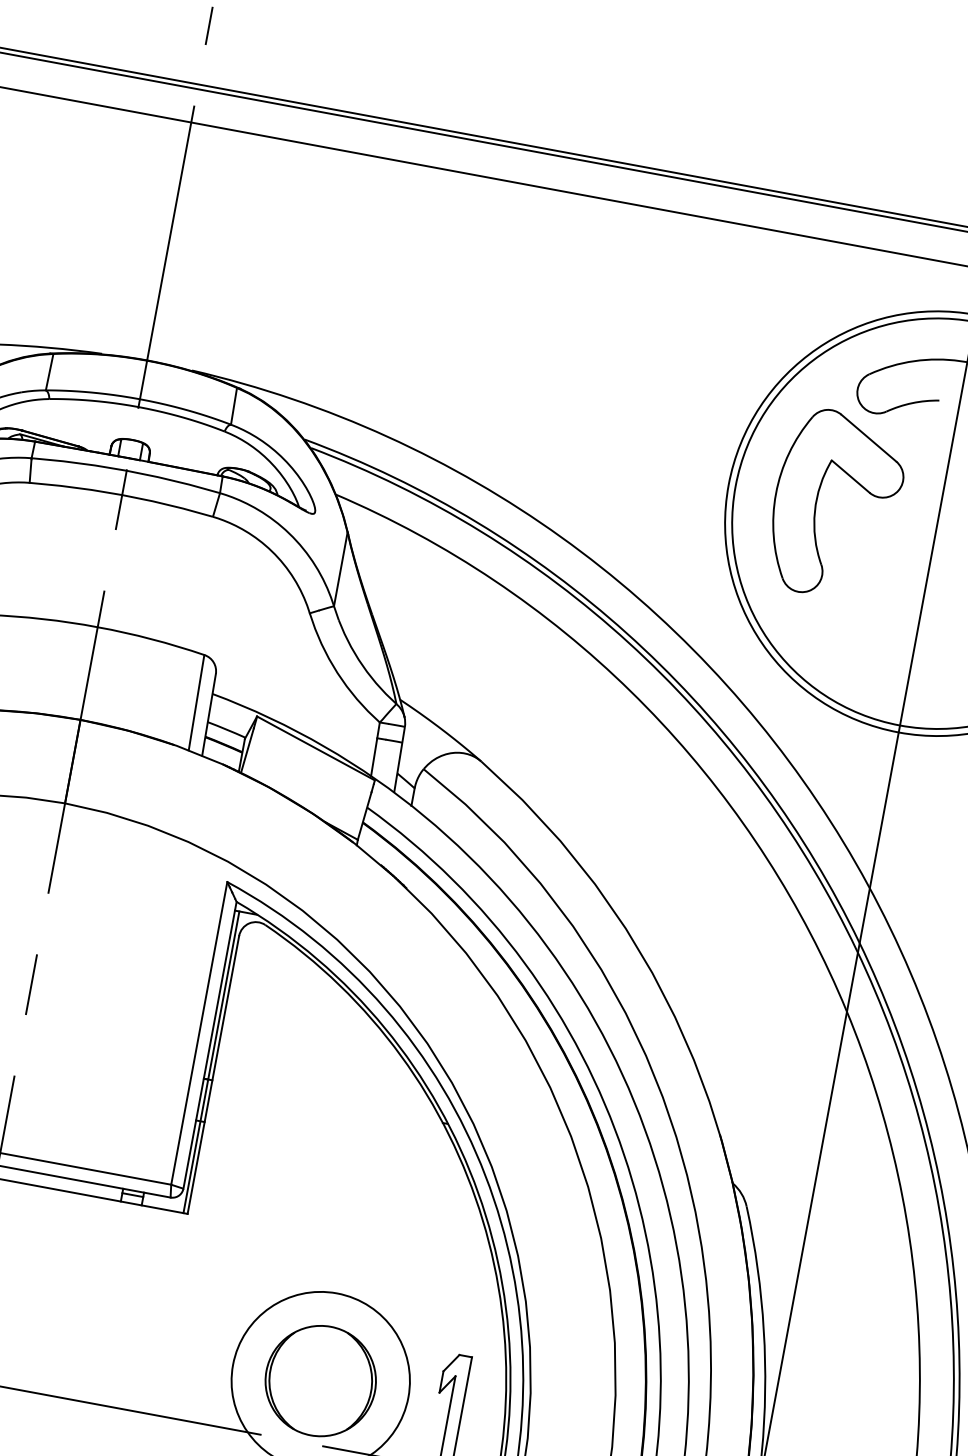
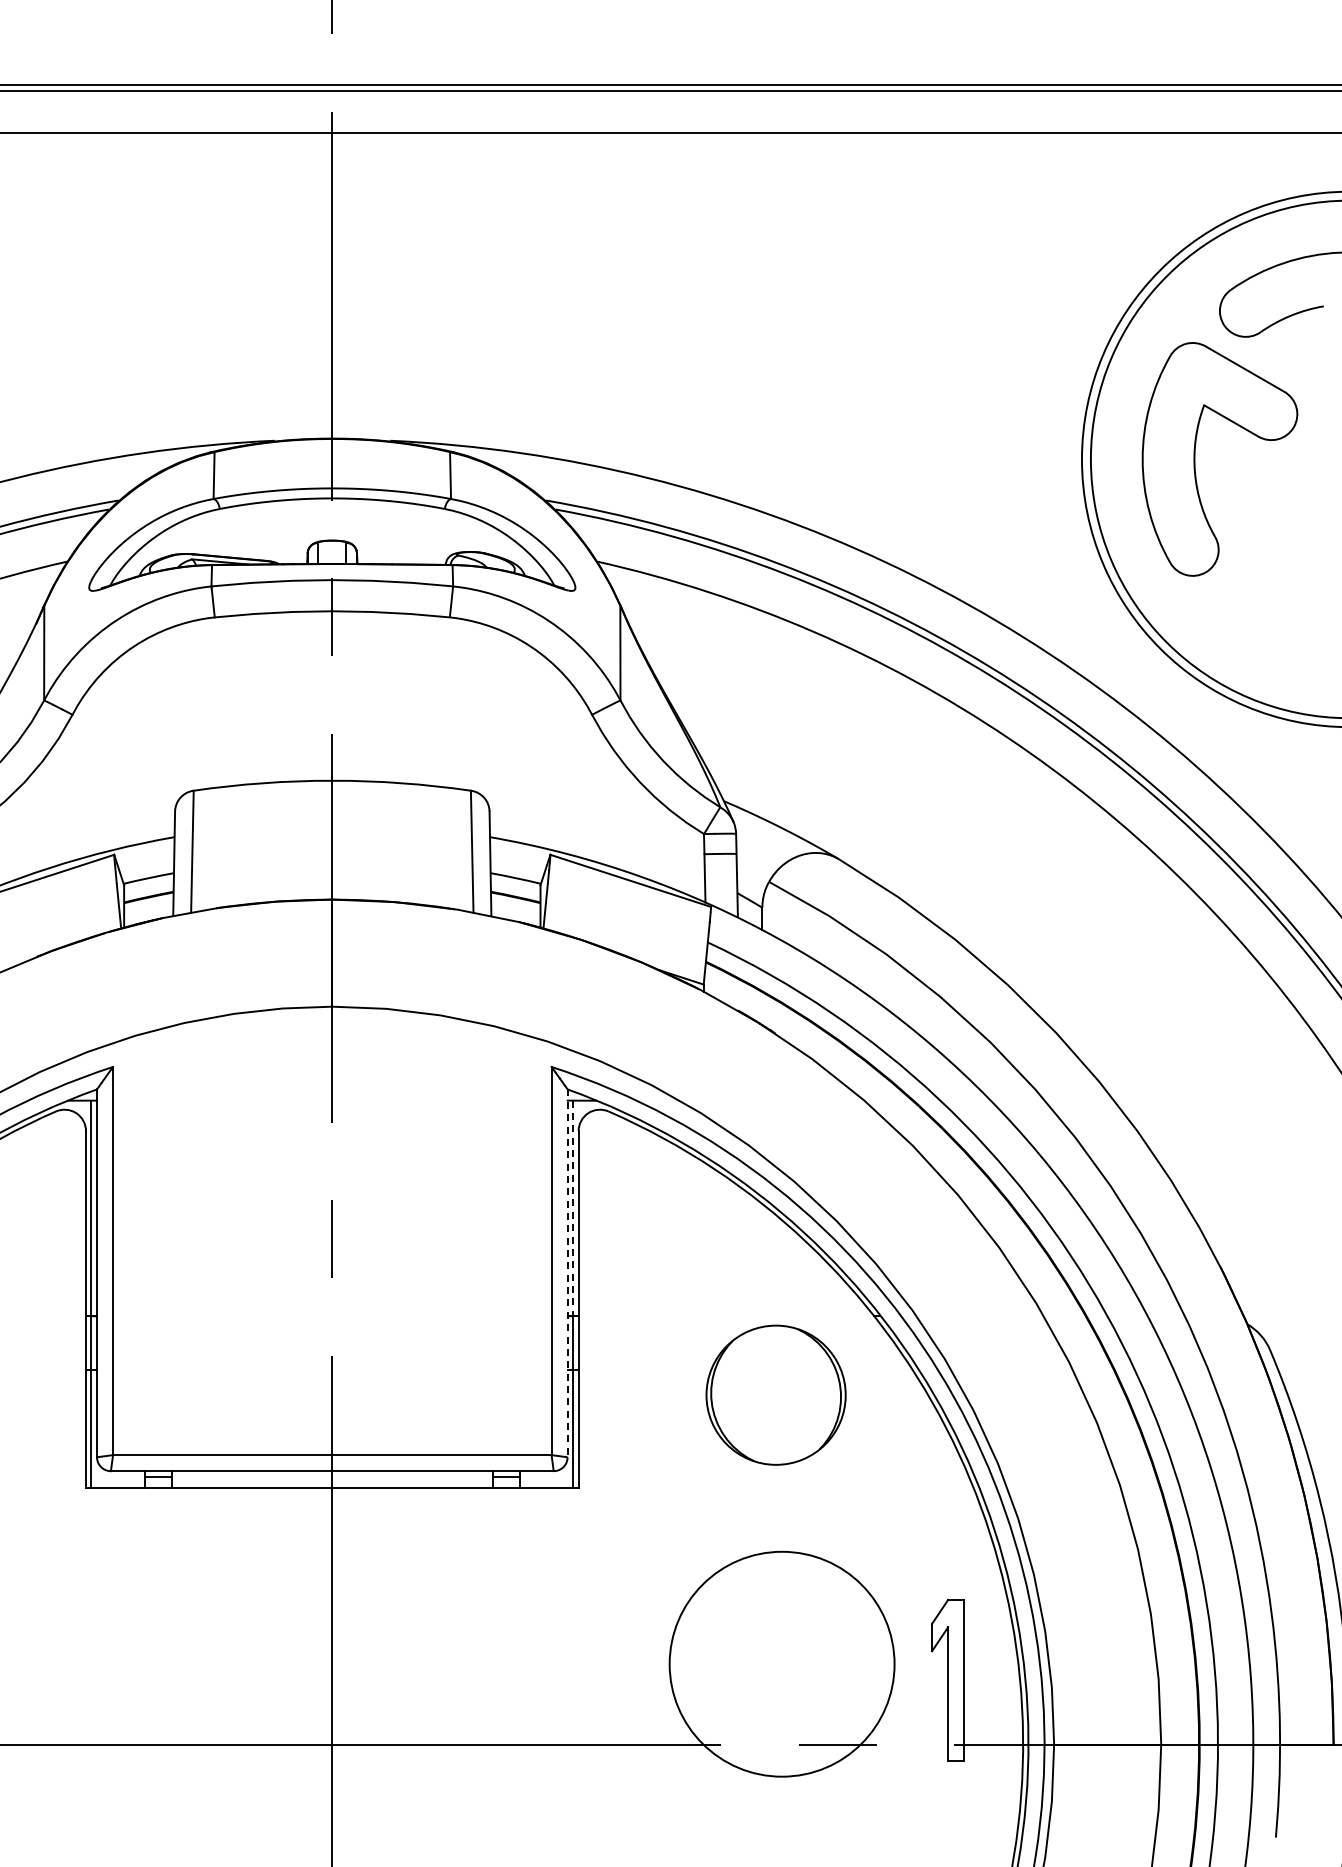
line: (223, 995) -> (573, 1208), solid -> dashed
line: (209, 1045) -> (567, 1273), solid -> dashed
part: (320, 1380) -> (775, 1394), moved

